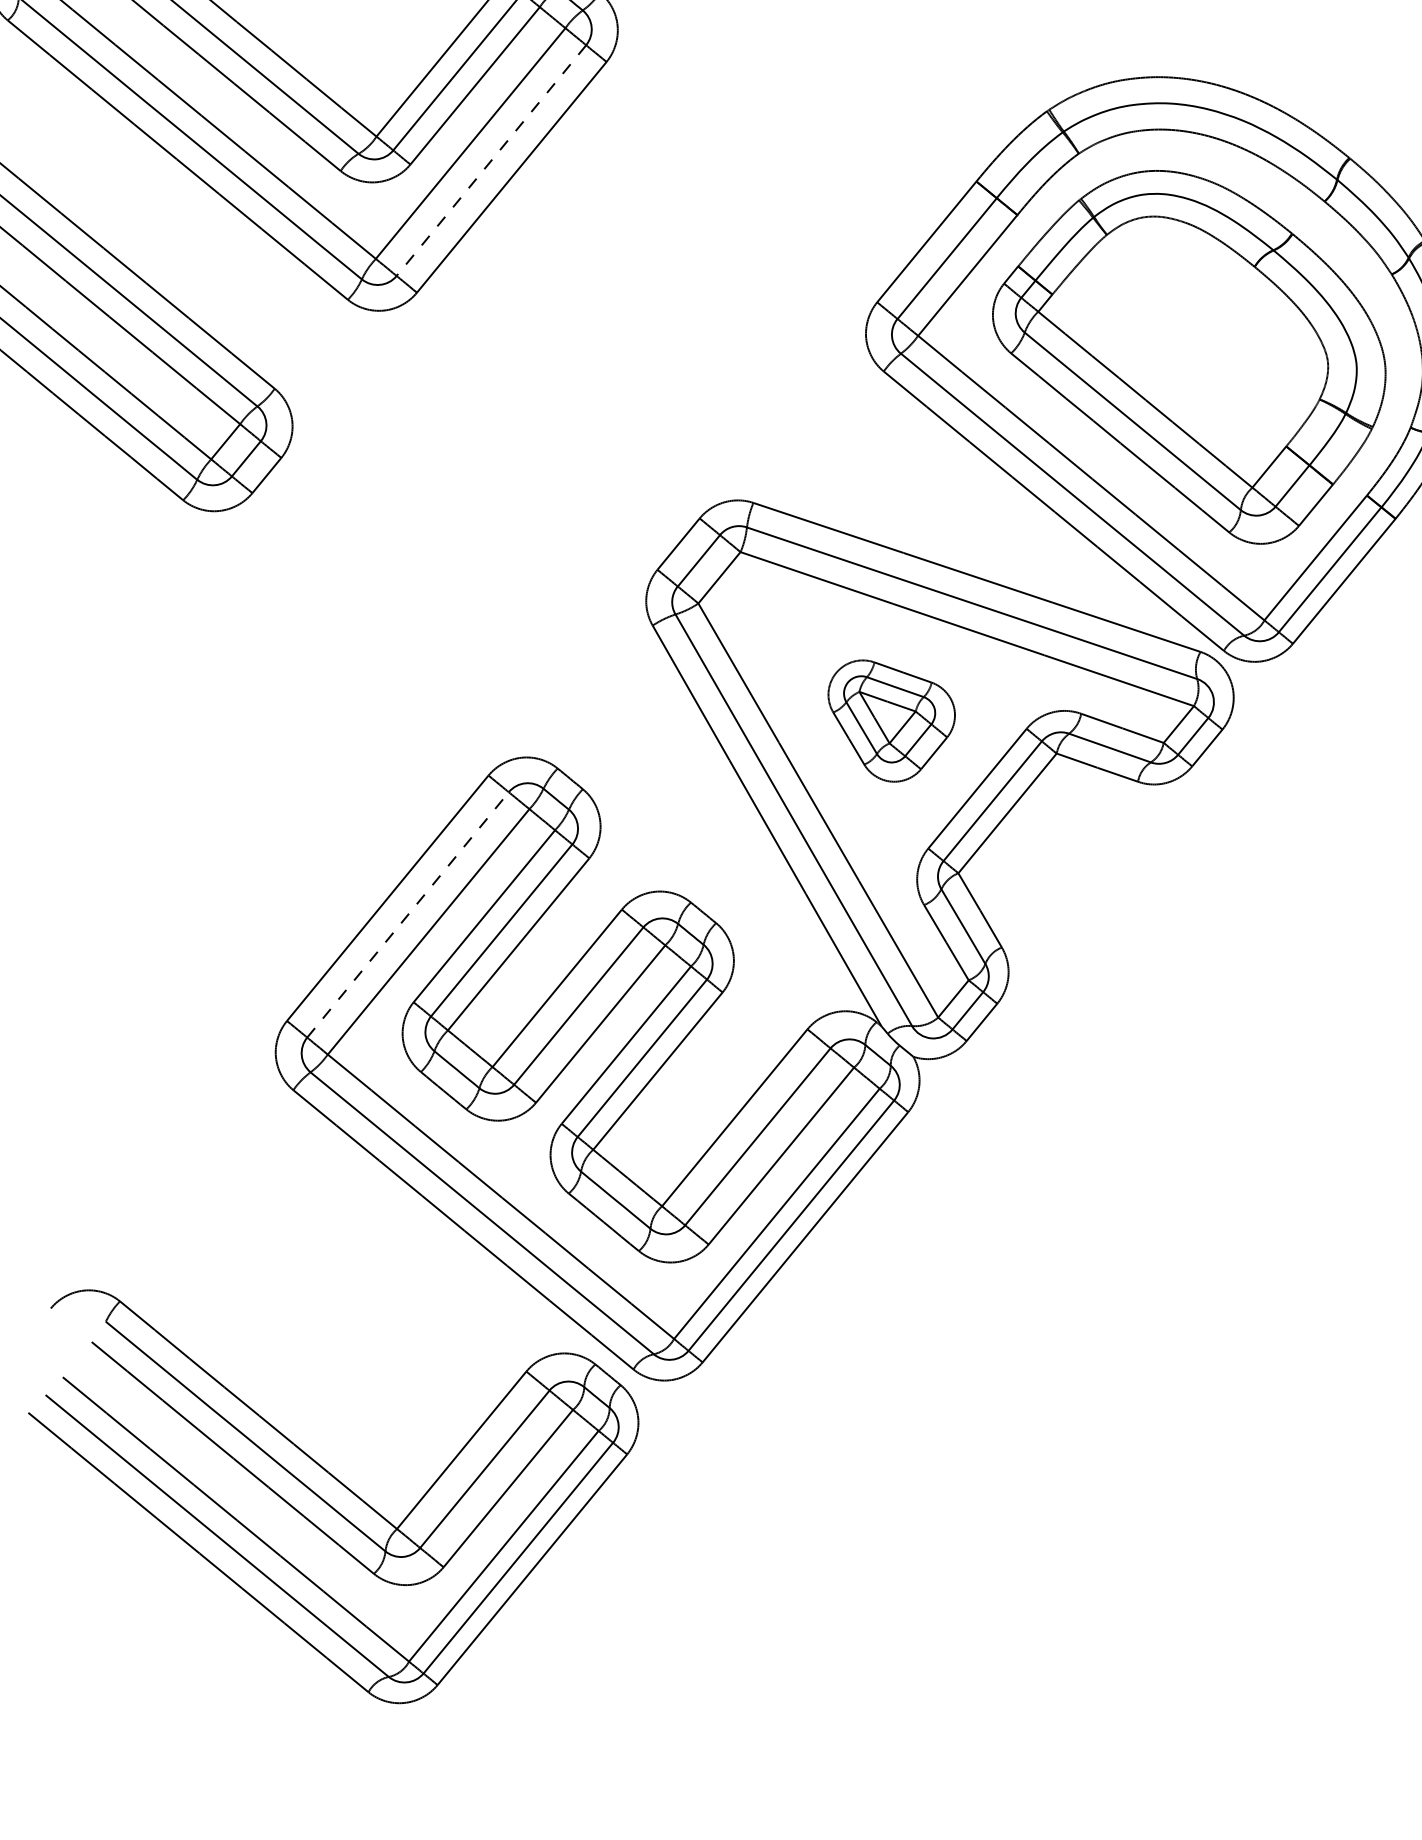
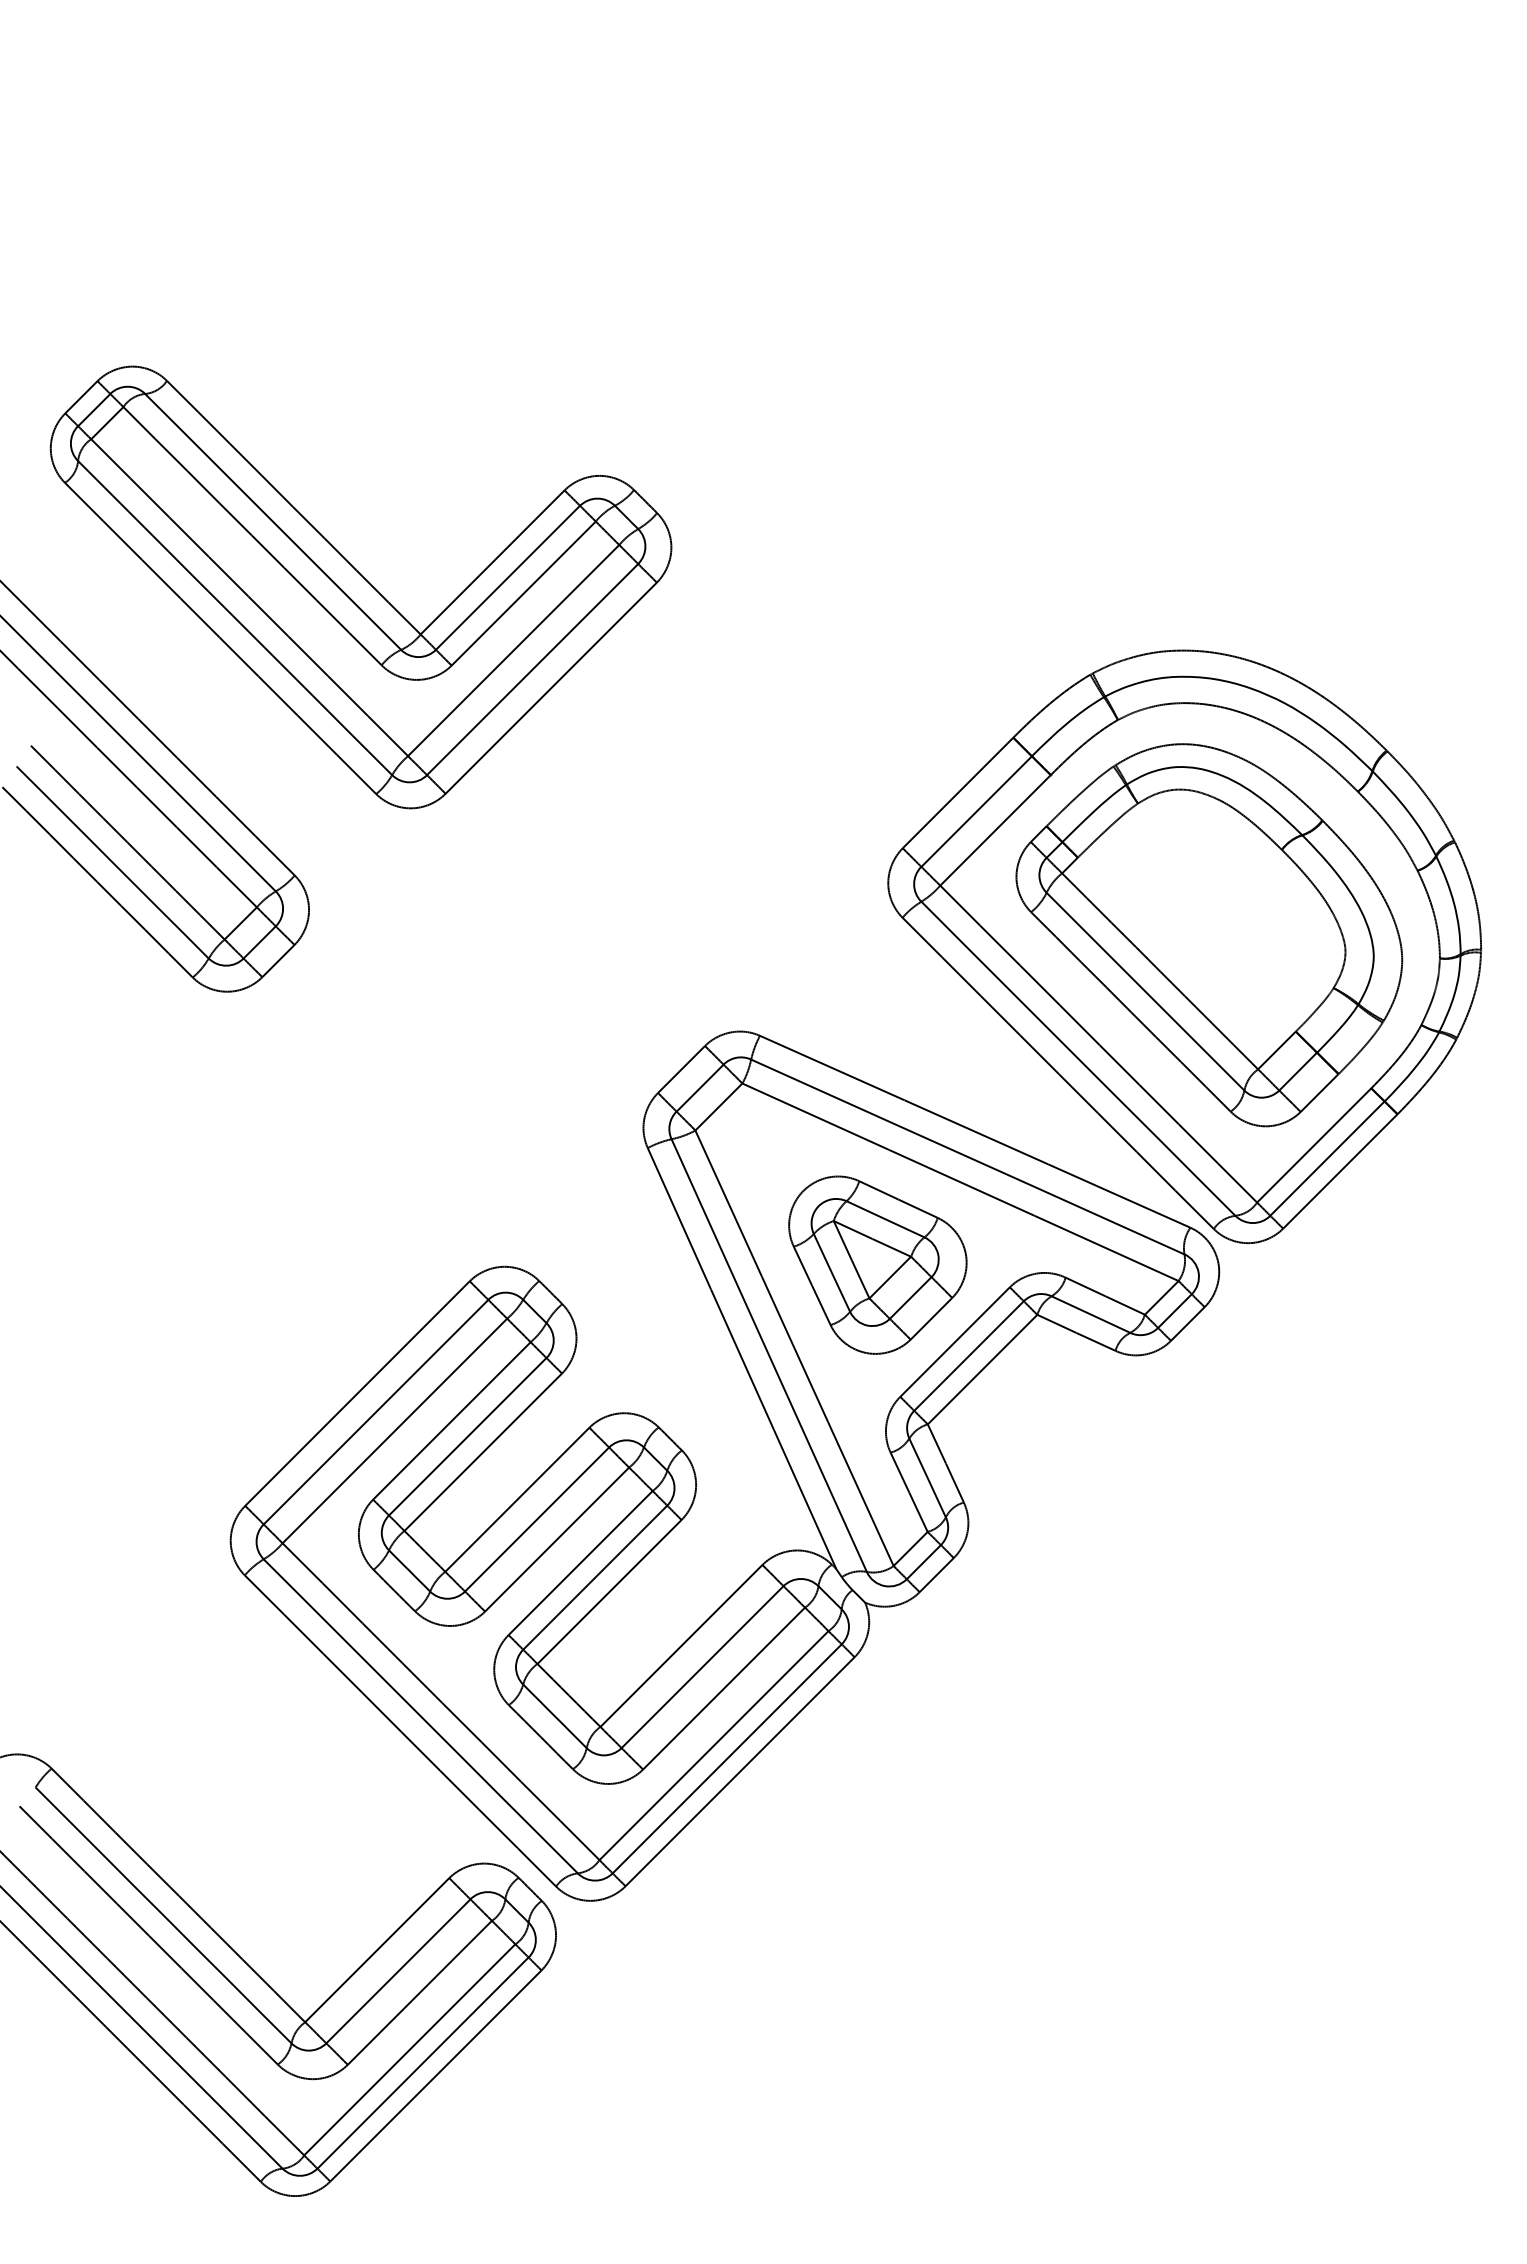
line: (491, 160) -> (532, 669), dashed -> solid
part: (892, 719) -> (877, 1264), size x1.43
line: (408, 915) -> (376, 1412), dashed -> solid

